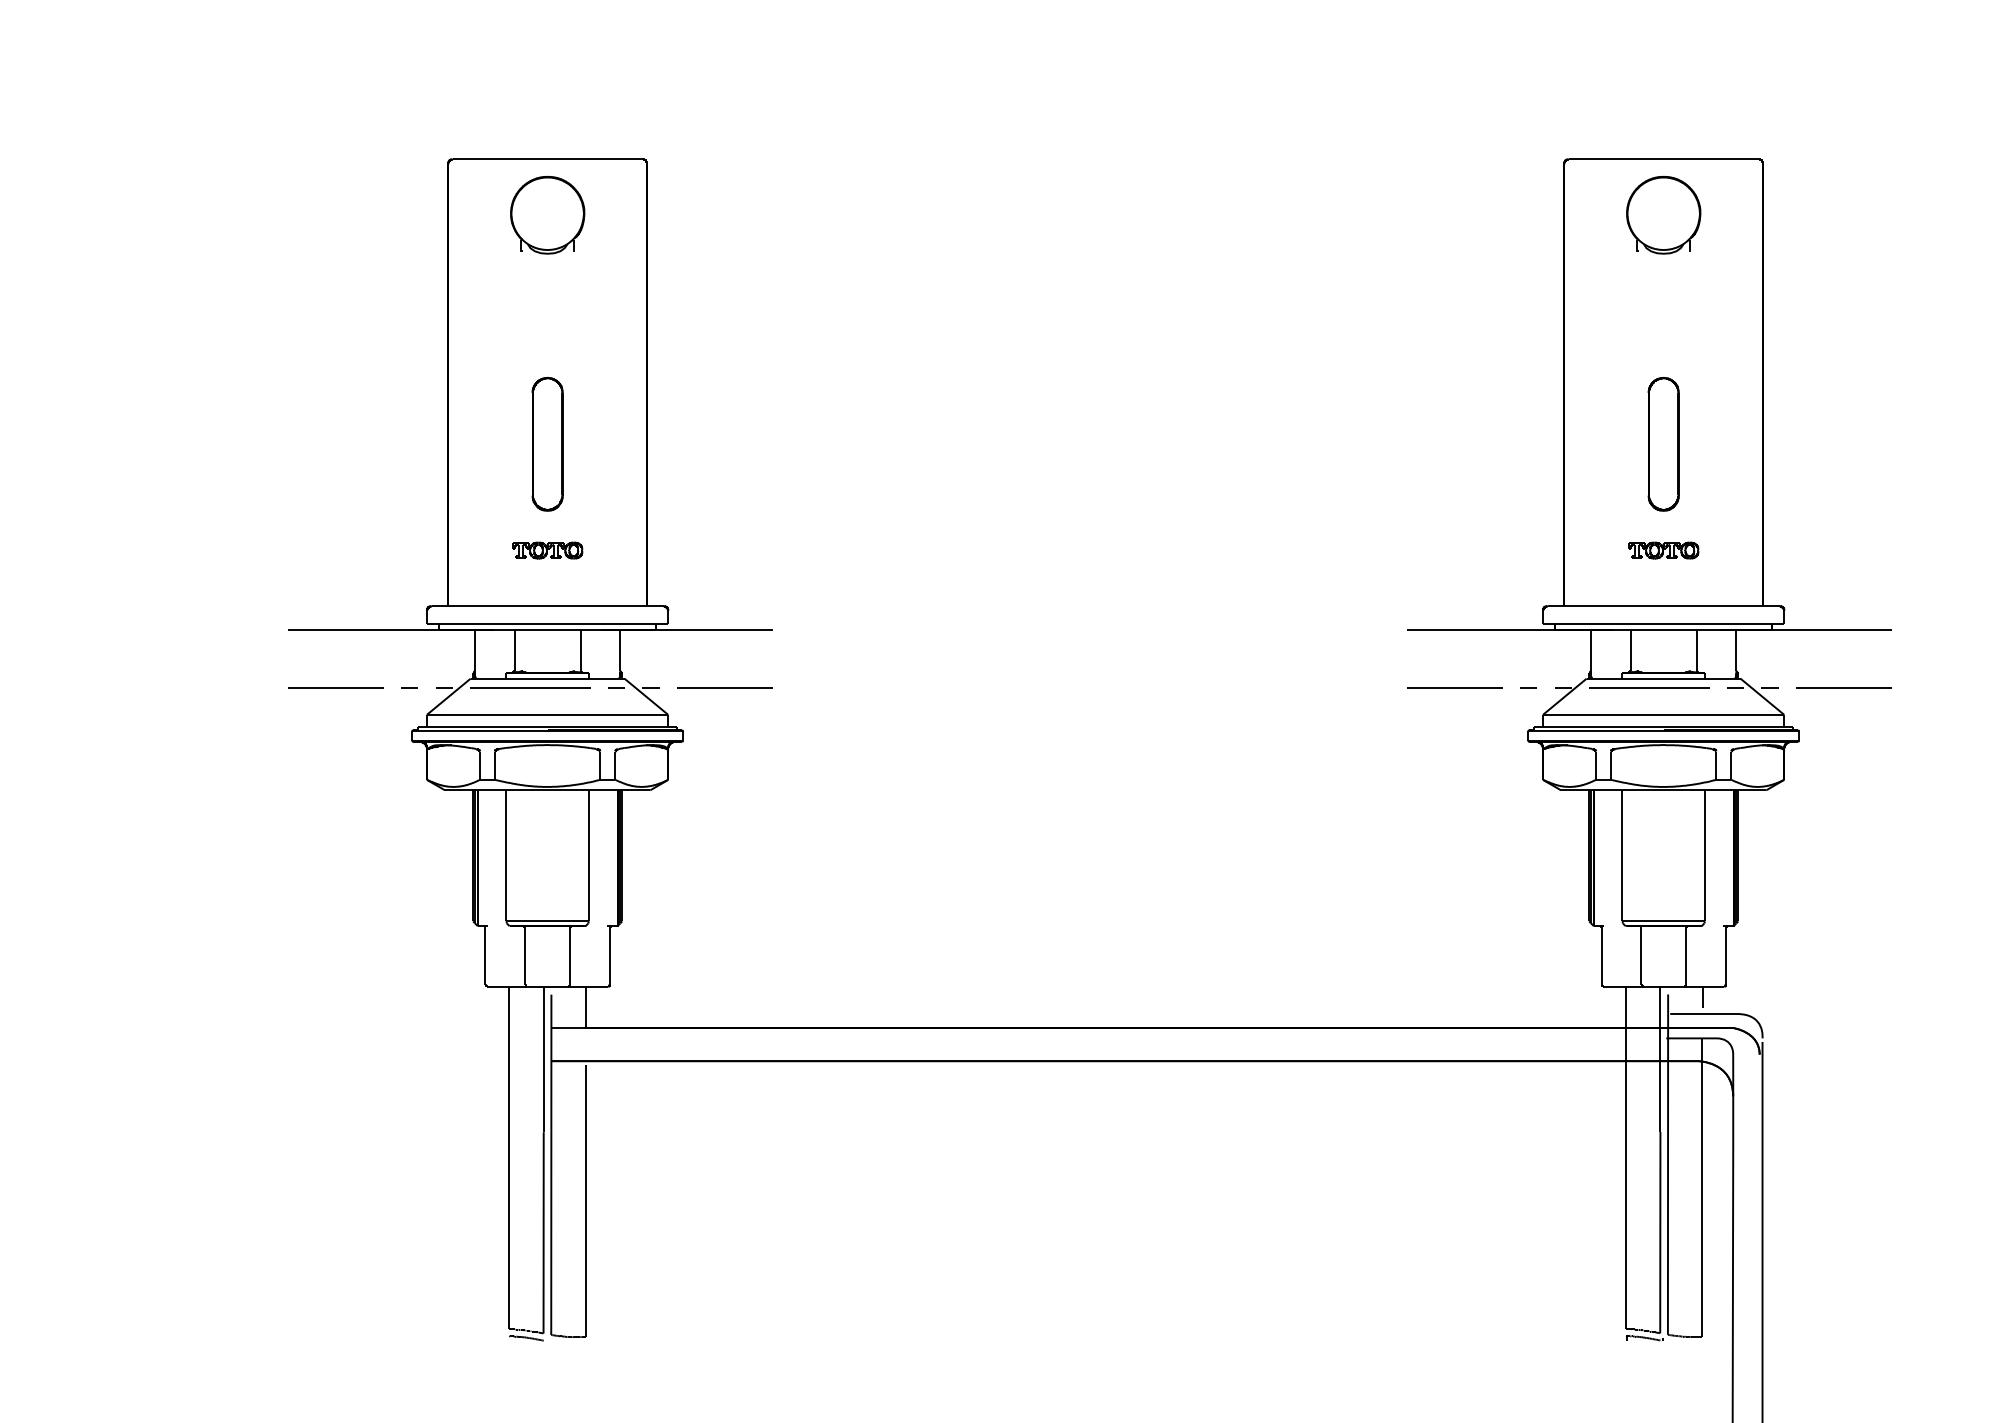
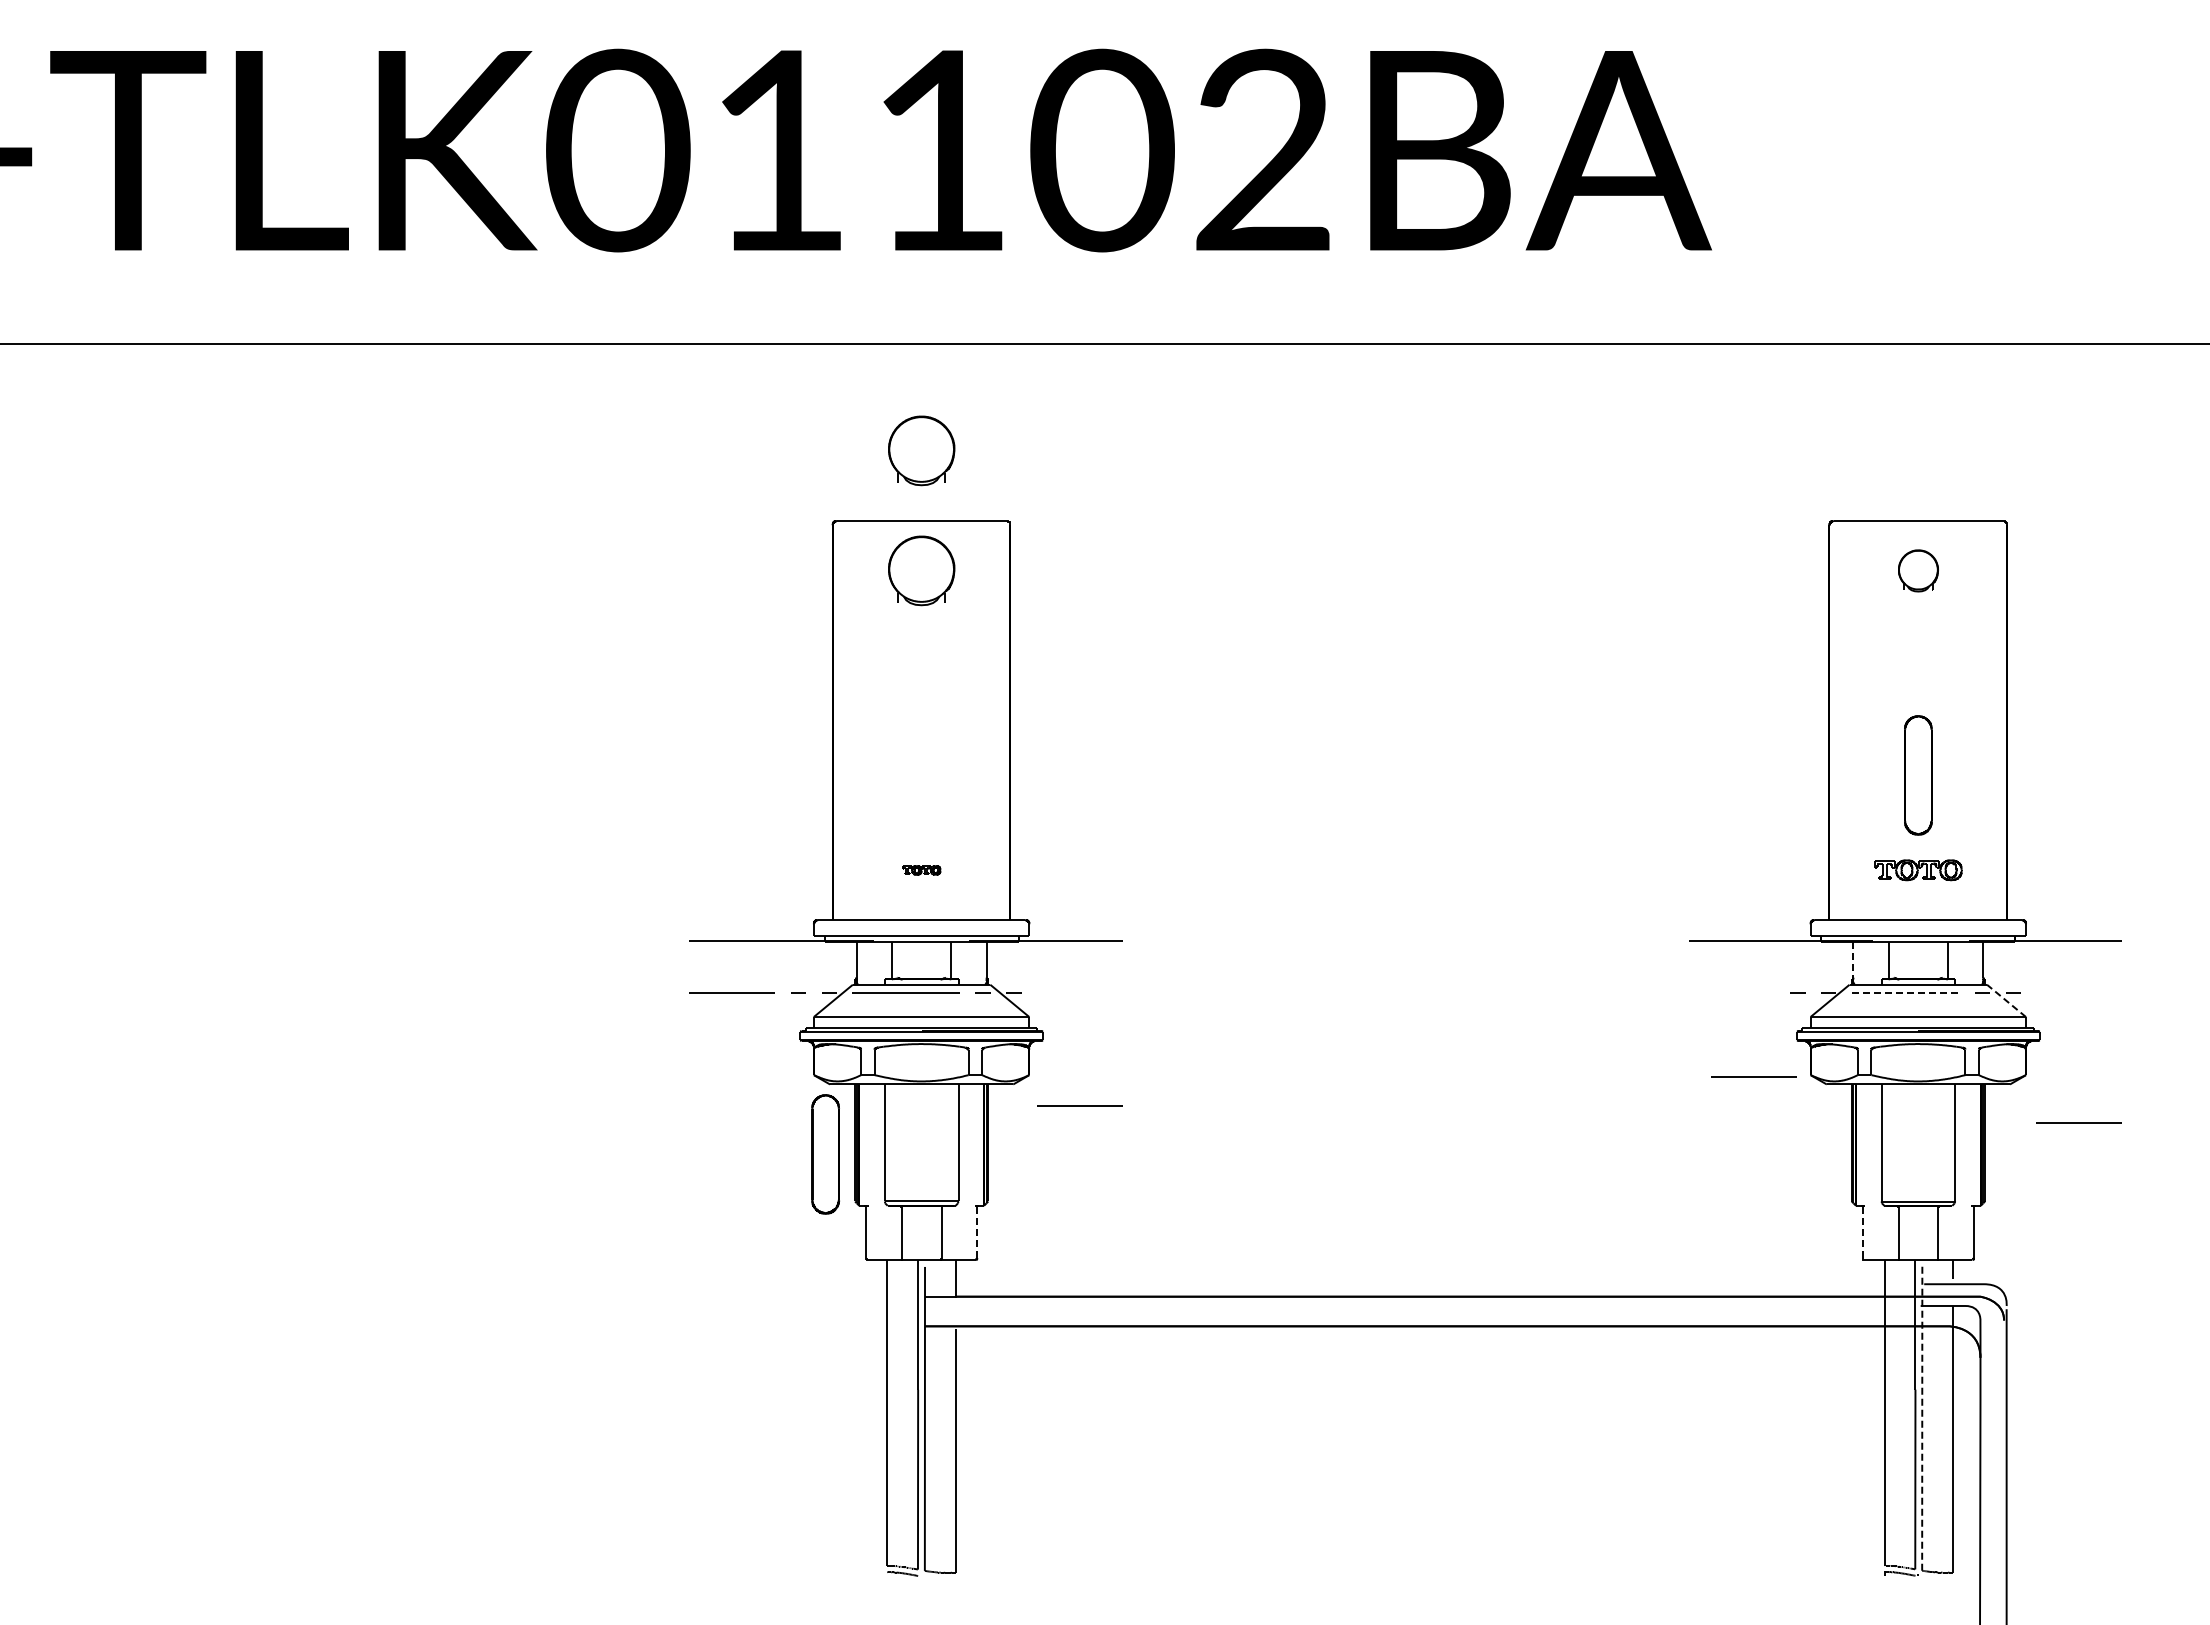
part: (547, 80) -> (921, 450), added
part: (1663, 214) -> (1918, 570), size x0.6
part: (547, 444) -> (825, 1154), moved
part: (547, 550) -> (921, 870), size x0.6
part: (1663, 550) -> (1918, 870), size x1.4
line: (1591, 651) -> (1853, 960), solid -> dashed
line: (724, 687) -> (1079, 1105), moved
line: (1454, 687) -> (1753, 1076), moved
line: (1842, 687) -> (2078, 1122), moved
line: (1649, 688) -> (1905, 993), solid -> dashed
line: (1762, 696) -> (2006, 1000), solid -> dashed
line: (610, 956) -> (977, 1232), solid -> dashed
line: (1601, 957) -> (1862, 1233), solid -> dashed
line: (1668, 1164) -> (1922, 1418), solid -> dashed

